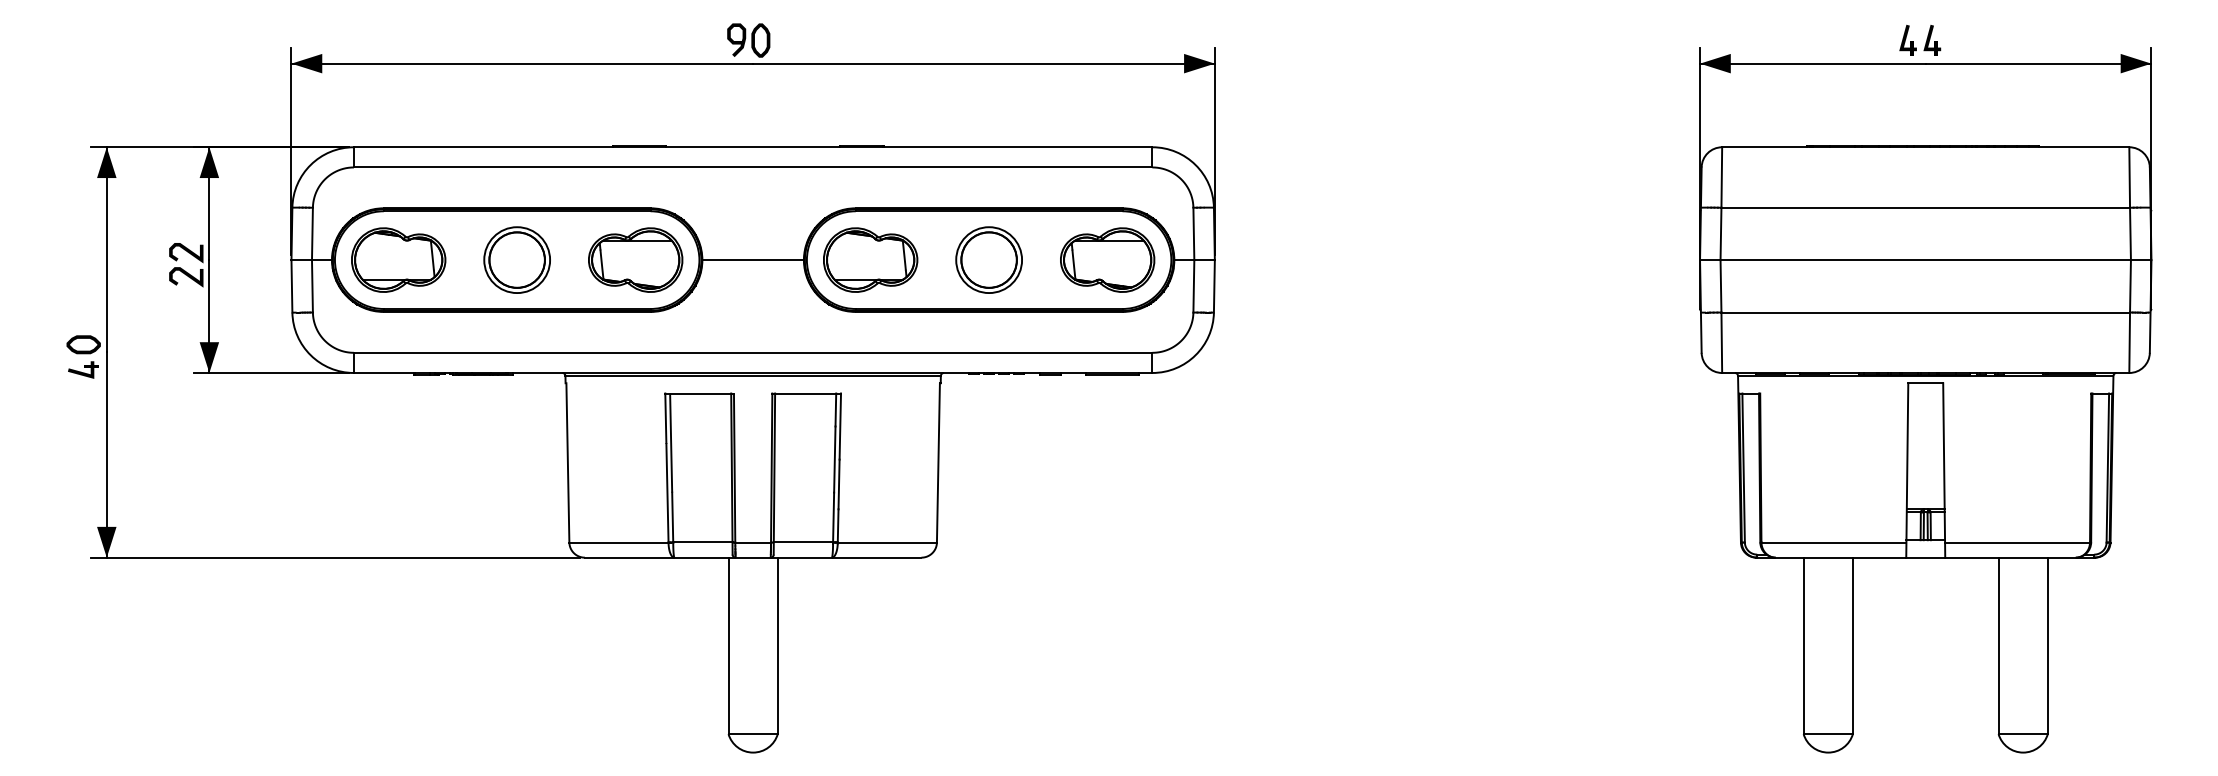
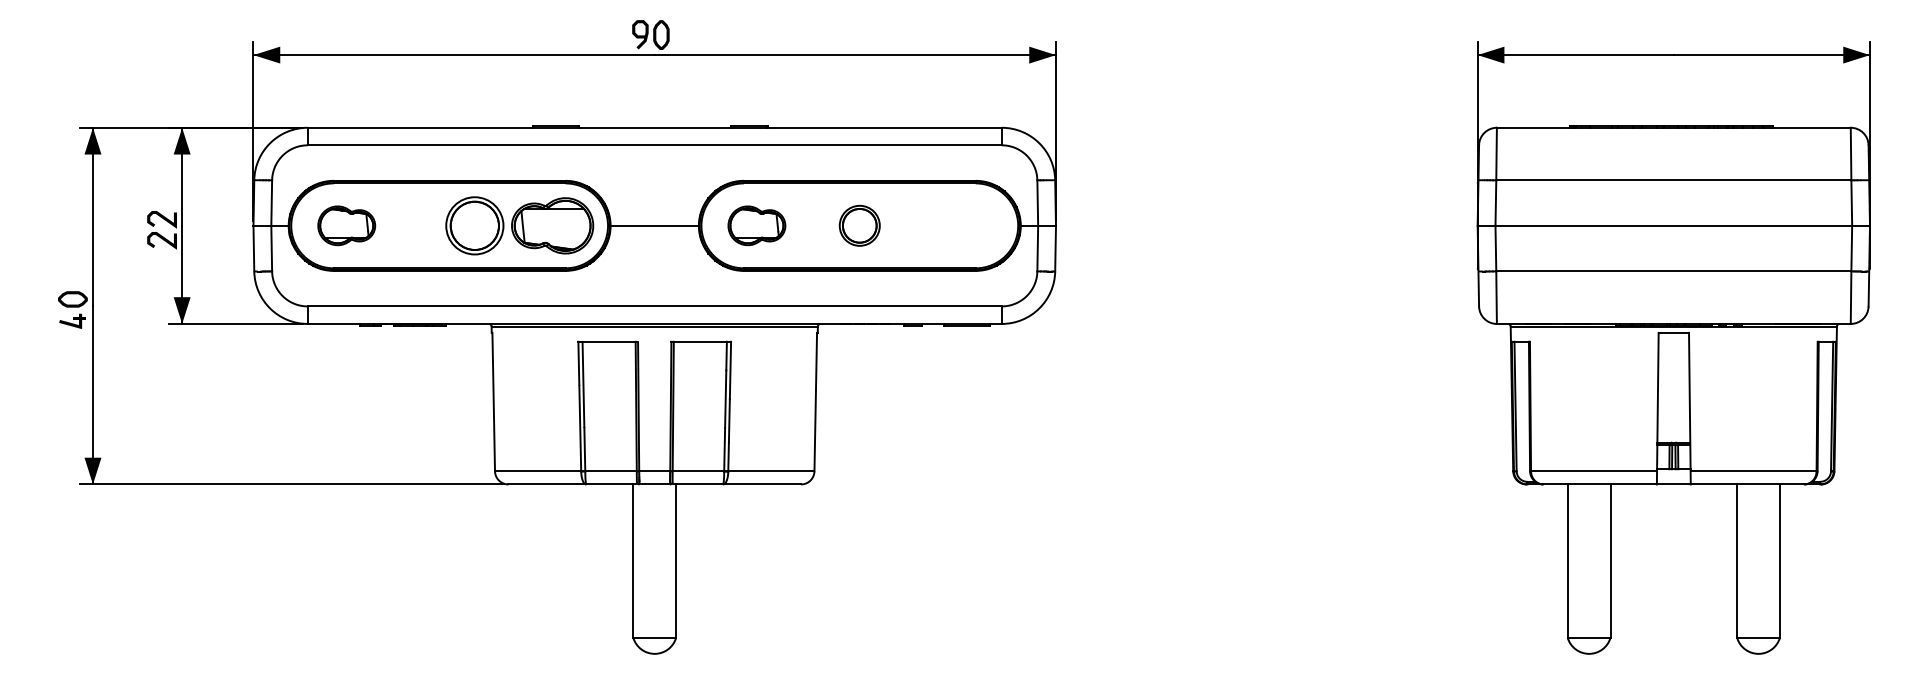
part: (1920, 39) -> (1669, 34), removed
part: (398, 259) -> (346, 225), size x0.7
part: (516, 259) -> (474, 225), moved
part: (870, 259) -> (756, 225), size x0.7
part: (988, 259) -> (859, 225), size x0.7
part: (1107, 259) -> (962, 225), removed

